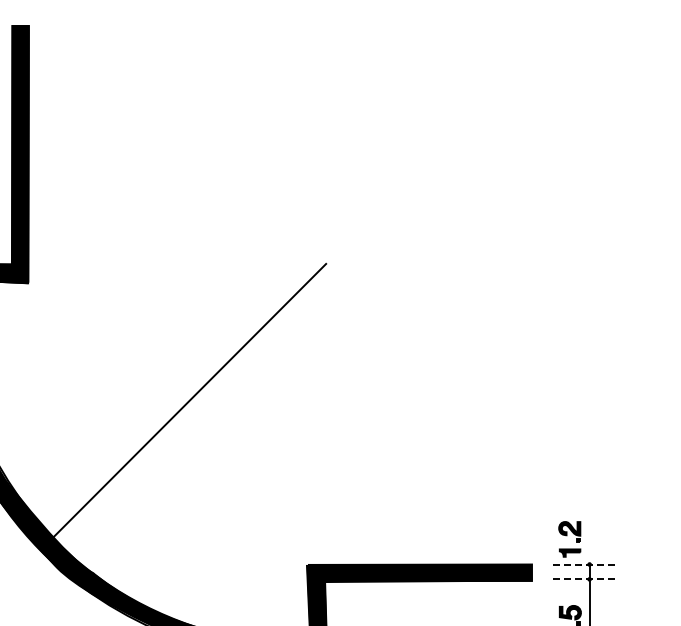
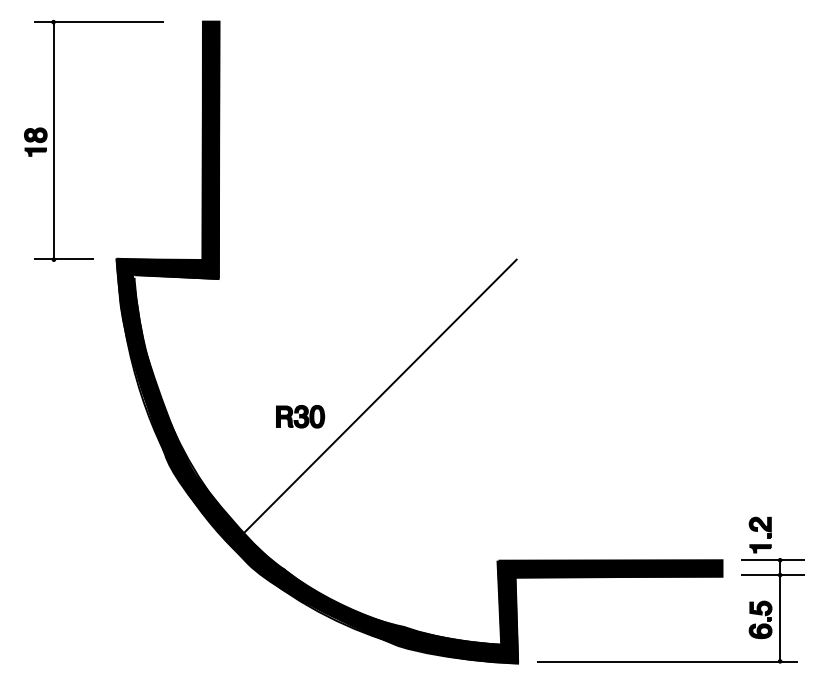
part: (109, 420) -> (300, 416), added
line: (582, 564) -> (773, 560), dashed -> solid
line: (582, 579) -> (773, 575), dashed -> solid

